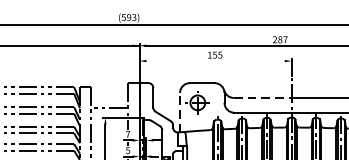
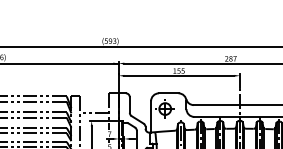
line: (214, 60) -> (178, 75), added
line: (263, 98) -> (217, 105), dashed -> solid
line: (180, 112) -> (151, 116), dashed -> solid

